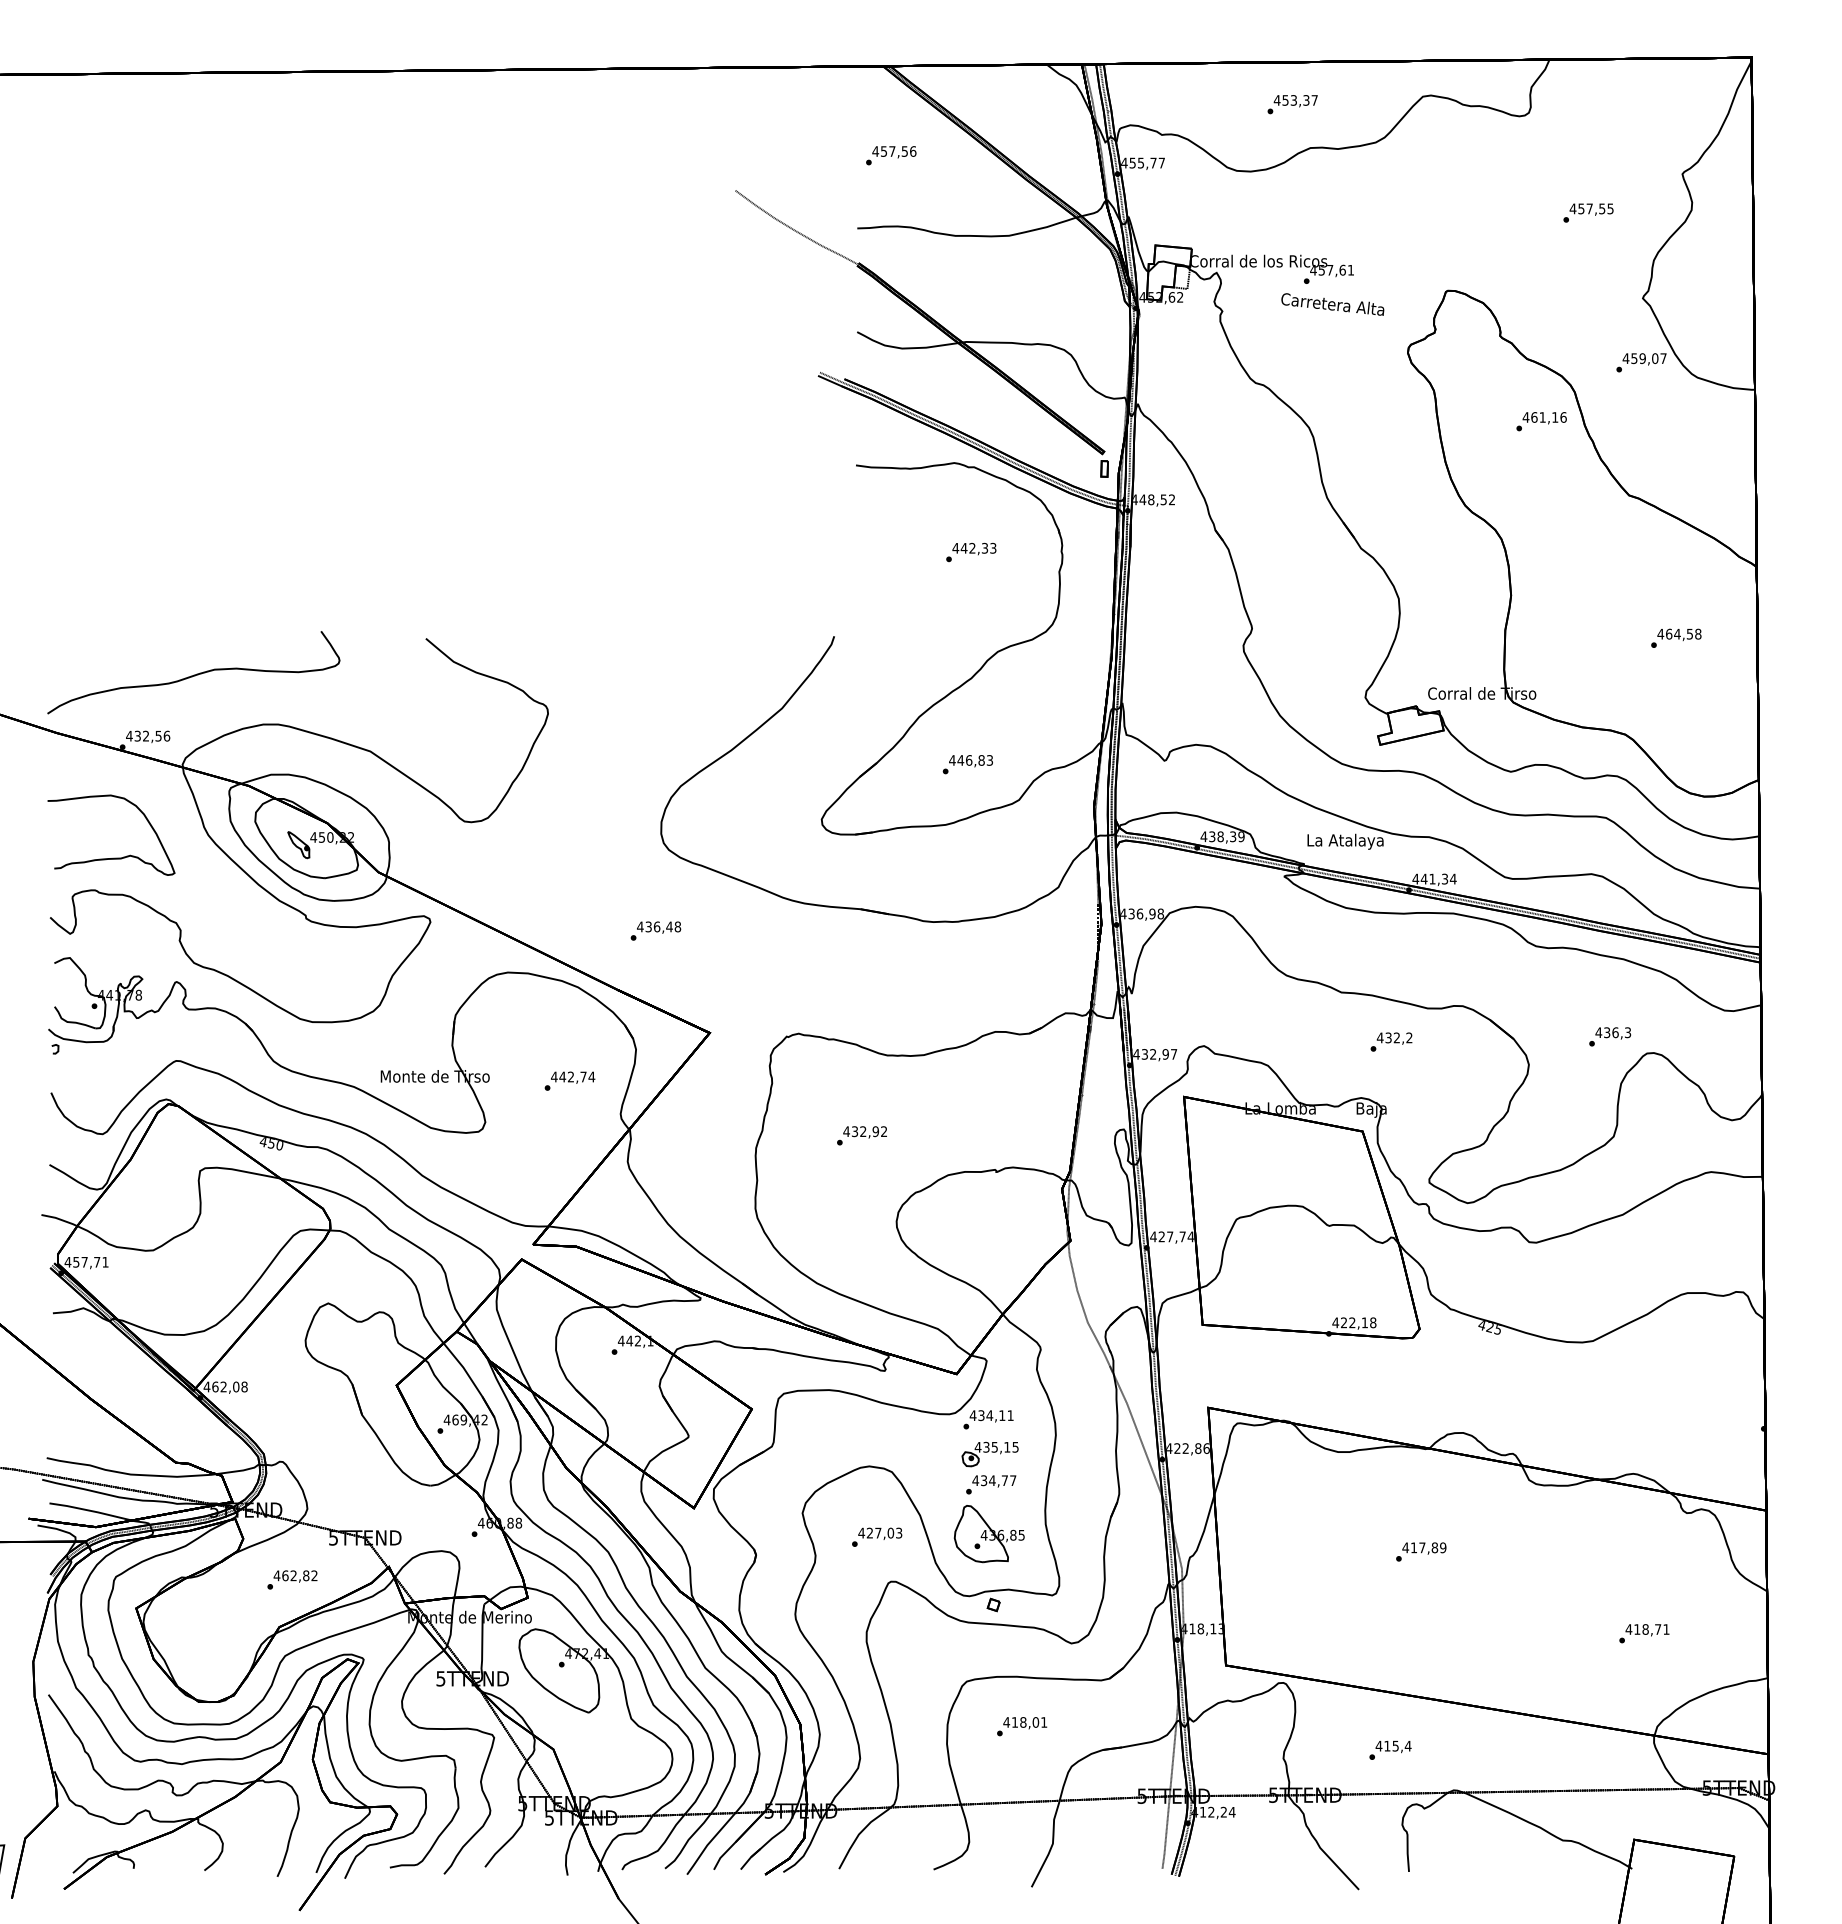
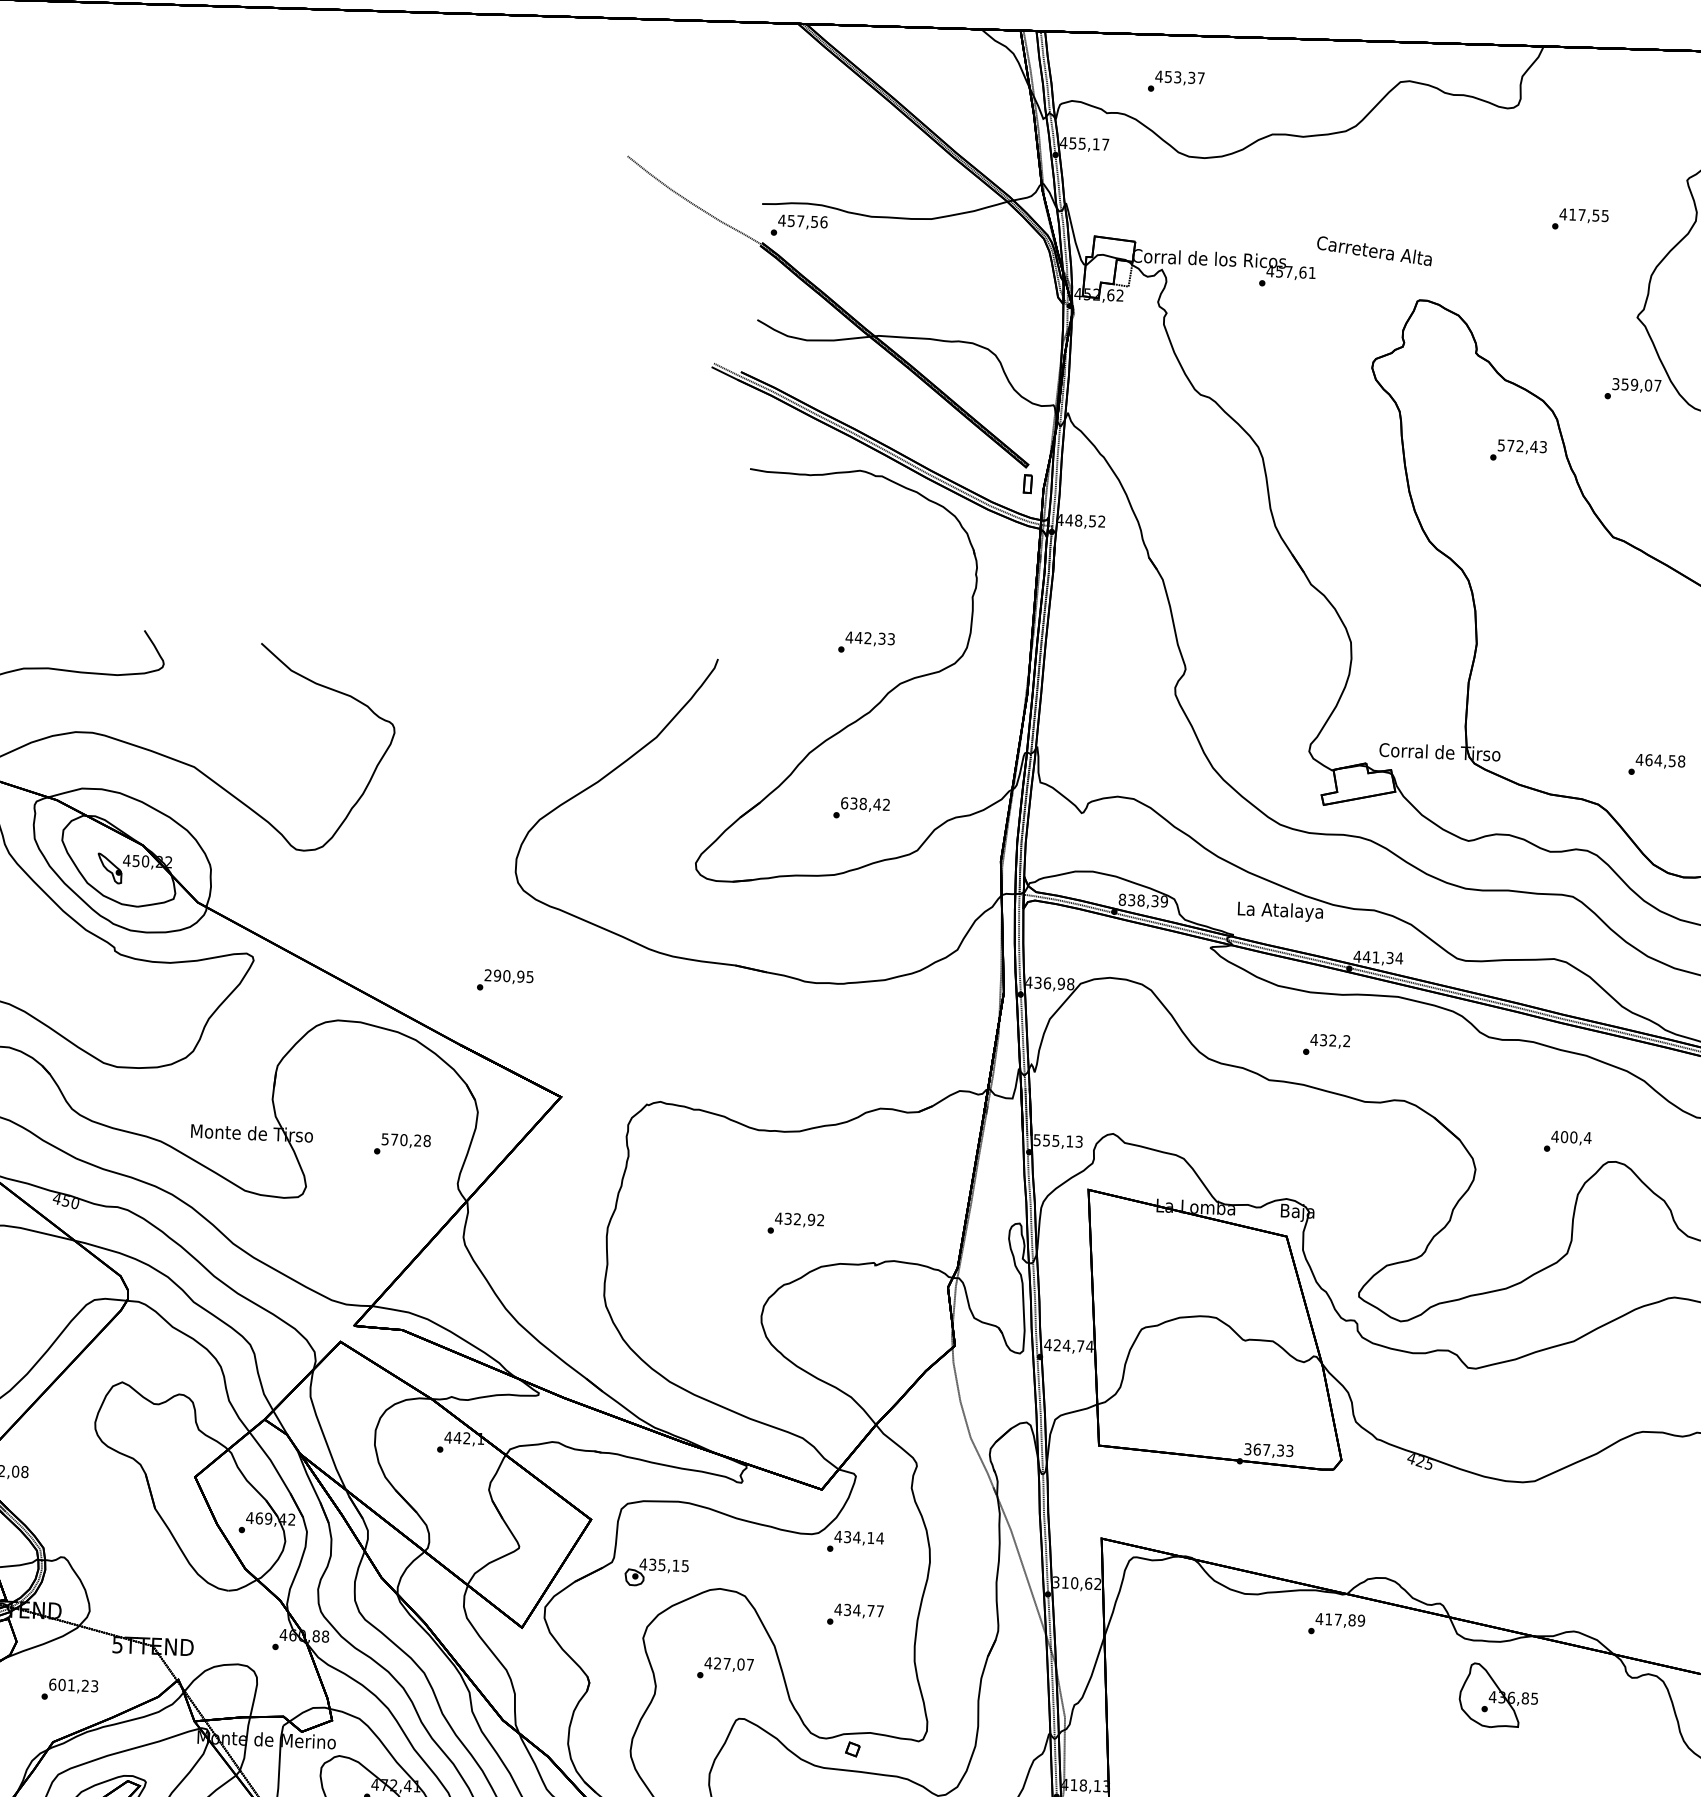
text: (1292, 104) -> (1176, 81), moved
text: (891, 155) -> (799, 225), moved
text: (1153, 162) -> (1096, 143), 455,77 -> 455,17
text: (1581, 208) -> (1572, 214), 457,55 -> 417,55
text: (1332, 304) -> (1374, 251), moved
text: (1625, 358) -> (1615, 383), 459,07 -> 359,07
text: (1544, 417) -> (1522, 446), 461,16 -> 572,43
text: (971, 552) -> (866, 642), moved
text: (1676, 637) -> (1657, 764), moved
text: (970, 760) -> (864, 804), 446,83 -> 638,42
text: (1203, 836) -> (1121, 899), 438,39 -> 838,39
text: (659, 926) -> (509, 975), 436,48 -> 290,95
text: (1617, 1032) -> (1576, 1137), 436,3 -> 400,4
text: (1391, 1041) -> (1326, 1044), moved
text: (1155, 1054) -> (1058, 1141), 432,97 -> 555,13
text: (573, 1076) -> (406, 1139), 442,74 -> 570,28
text: (861, 1135) -> (795, 1223), moved
text: (1169, 1236) -> (1065, 1345), 427,74 -> 424,74
text: (1354, 1322) -> (1268, 1449), 422,18 -> 367,33
text: (1010, 1415) -> (880, 1538), 434,11 -> 434,14
text: (1187, 1448) -> (1076, 1583), 422,86 -> 310,62
part: (989, 1454) -> (655, 1572), moved
text: (899, 1532) -> (750, 1664), 427,03 -> 427,07
part: (988, 1534) -> (1497, 1696), moved
text: (1421, 1551) -> (1337, 1623), moved
text: (295, 1575) -> (73, 1685), 462,82 -> 601,23

